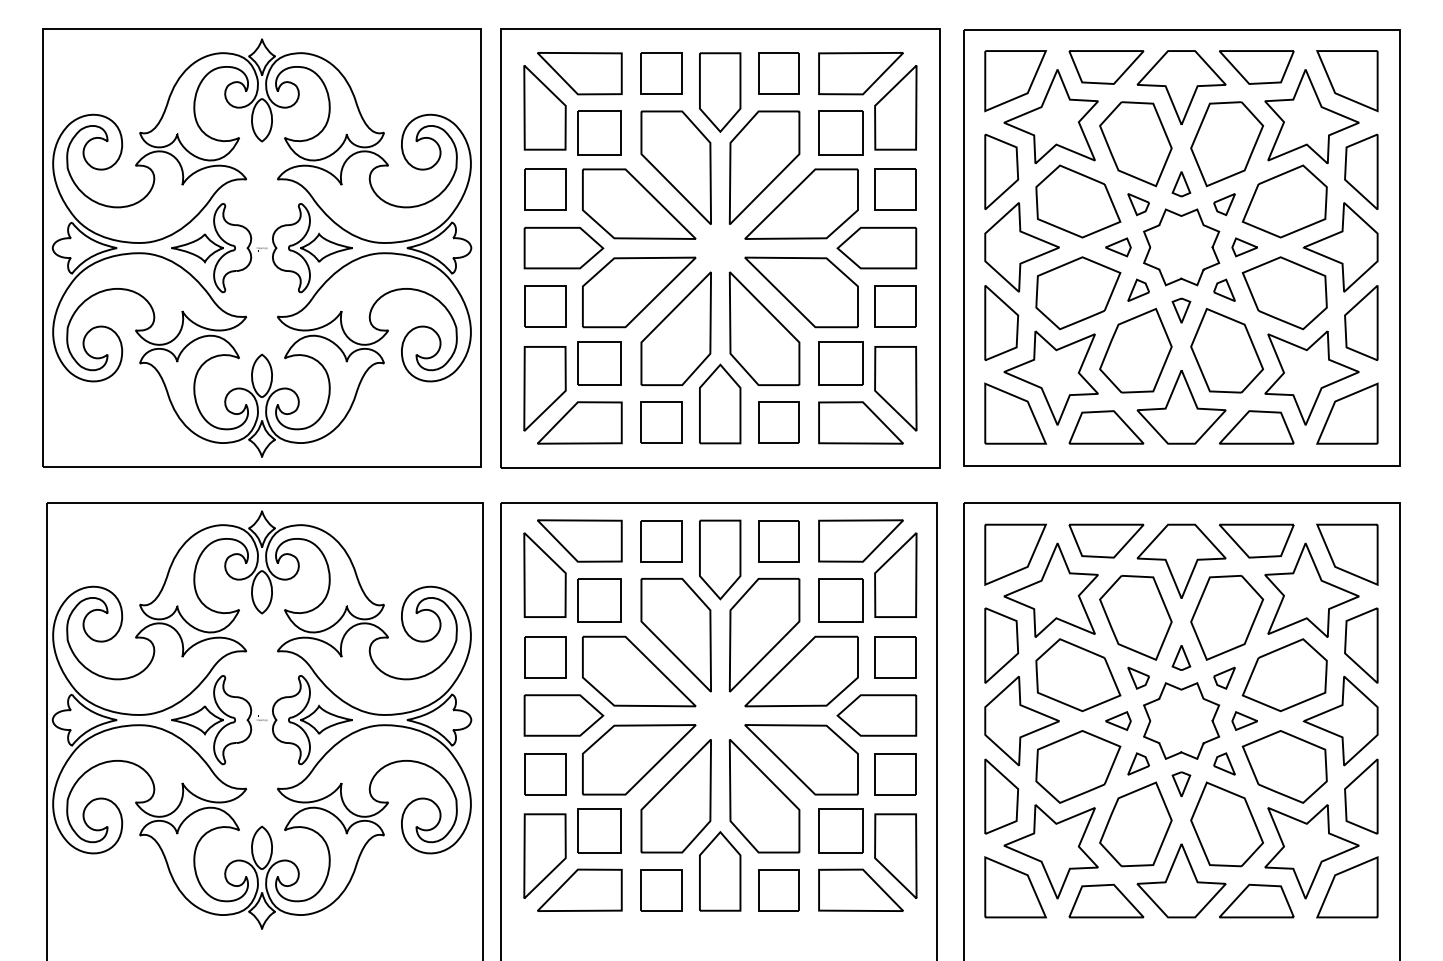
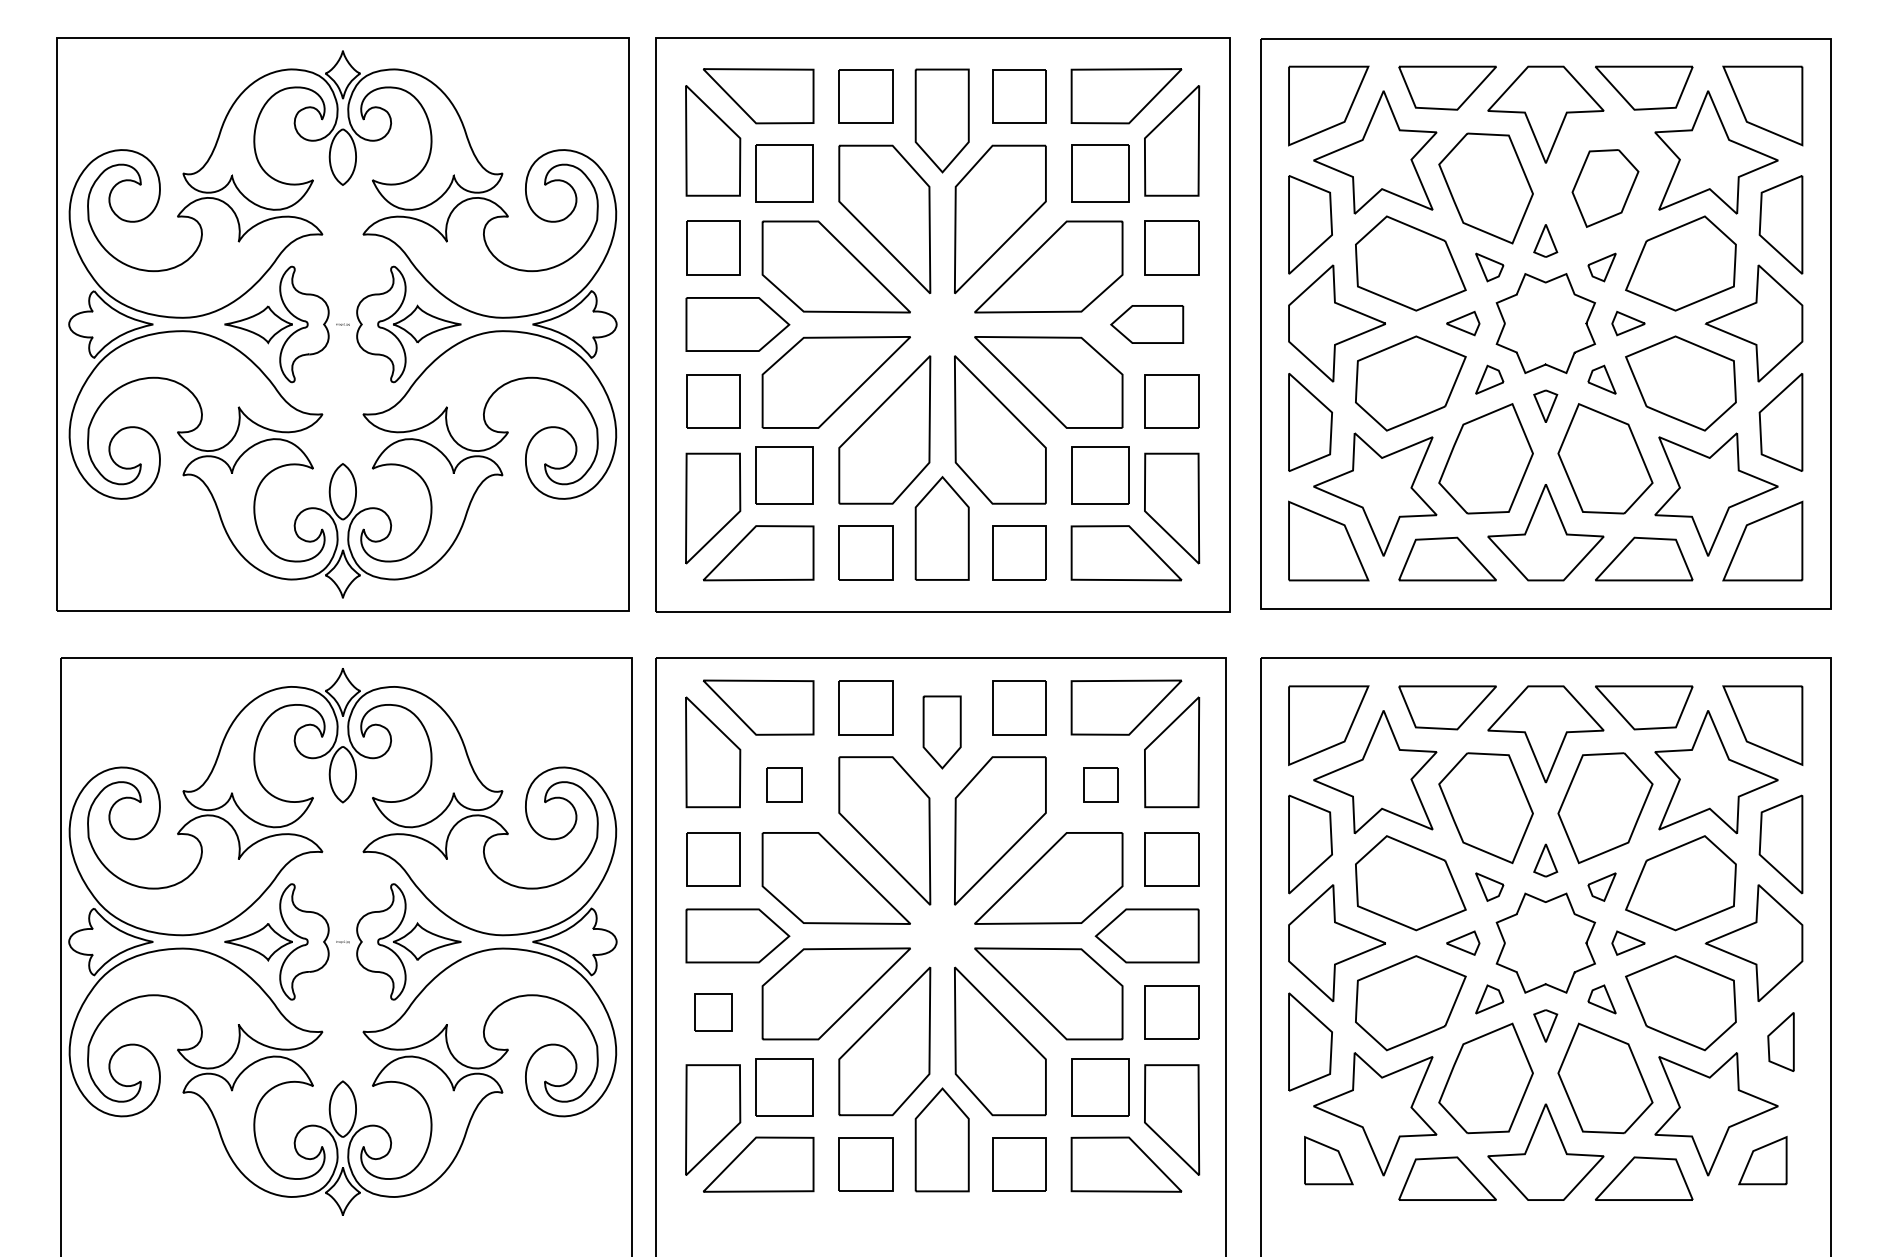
part: (1227, 144) -> (1605, 188), size x0.7
part: (876, 248) -> (1146, 324), size x0.7
part: (719, 559) -> (941, 732), size x0.7
part: (599, 600) -> (784, 785), size x0.6
part: (841, 600) -> (1100, 785), size x0.6
part: (545, 774) -> (713, 1012), size x0.7
part: (1360, 796) -> (1780, 1041), size x0.6
part: (1015, 887) -> (1328, 1160), size x0.6
part: (1347, 887) -> (1762, 1160), size x0.6

